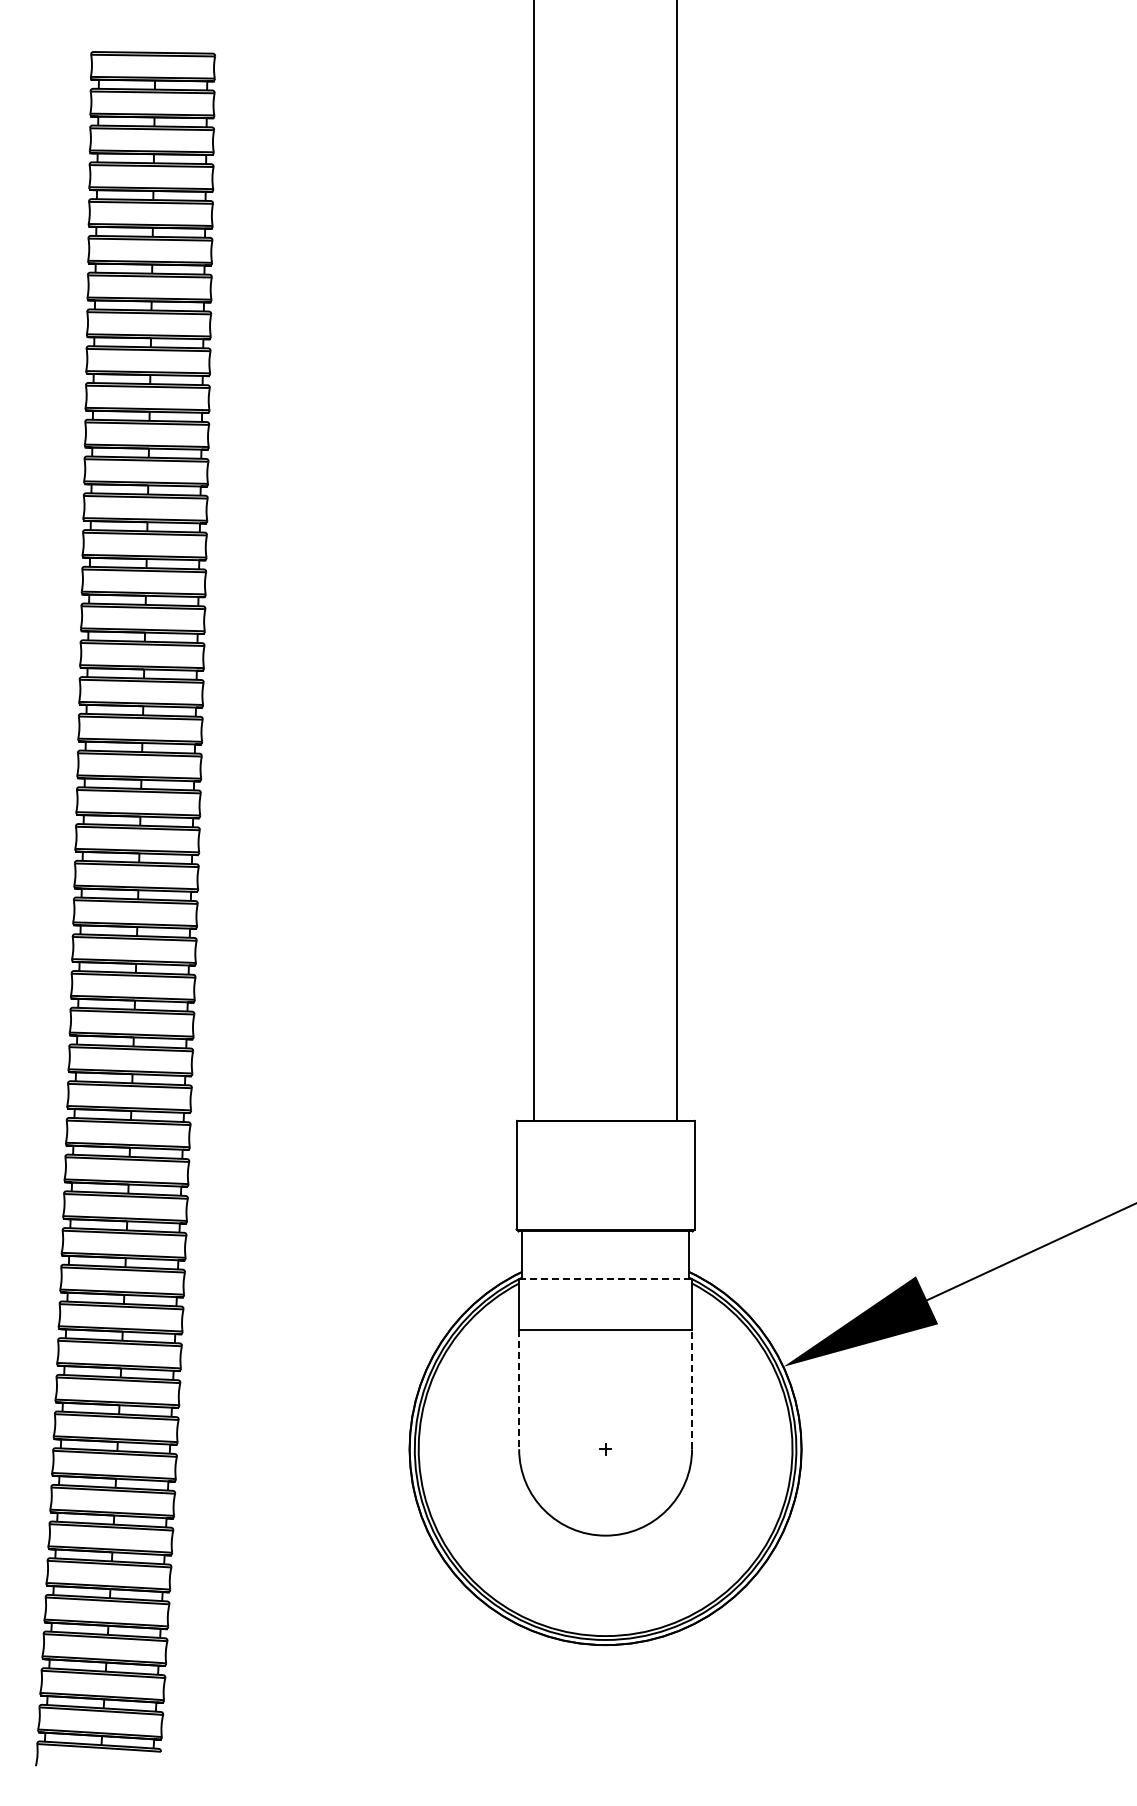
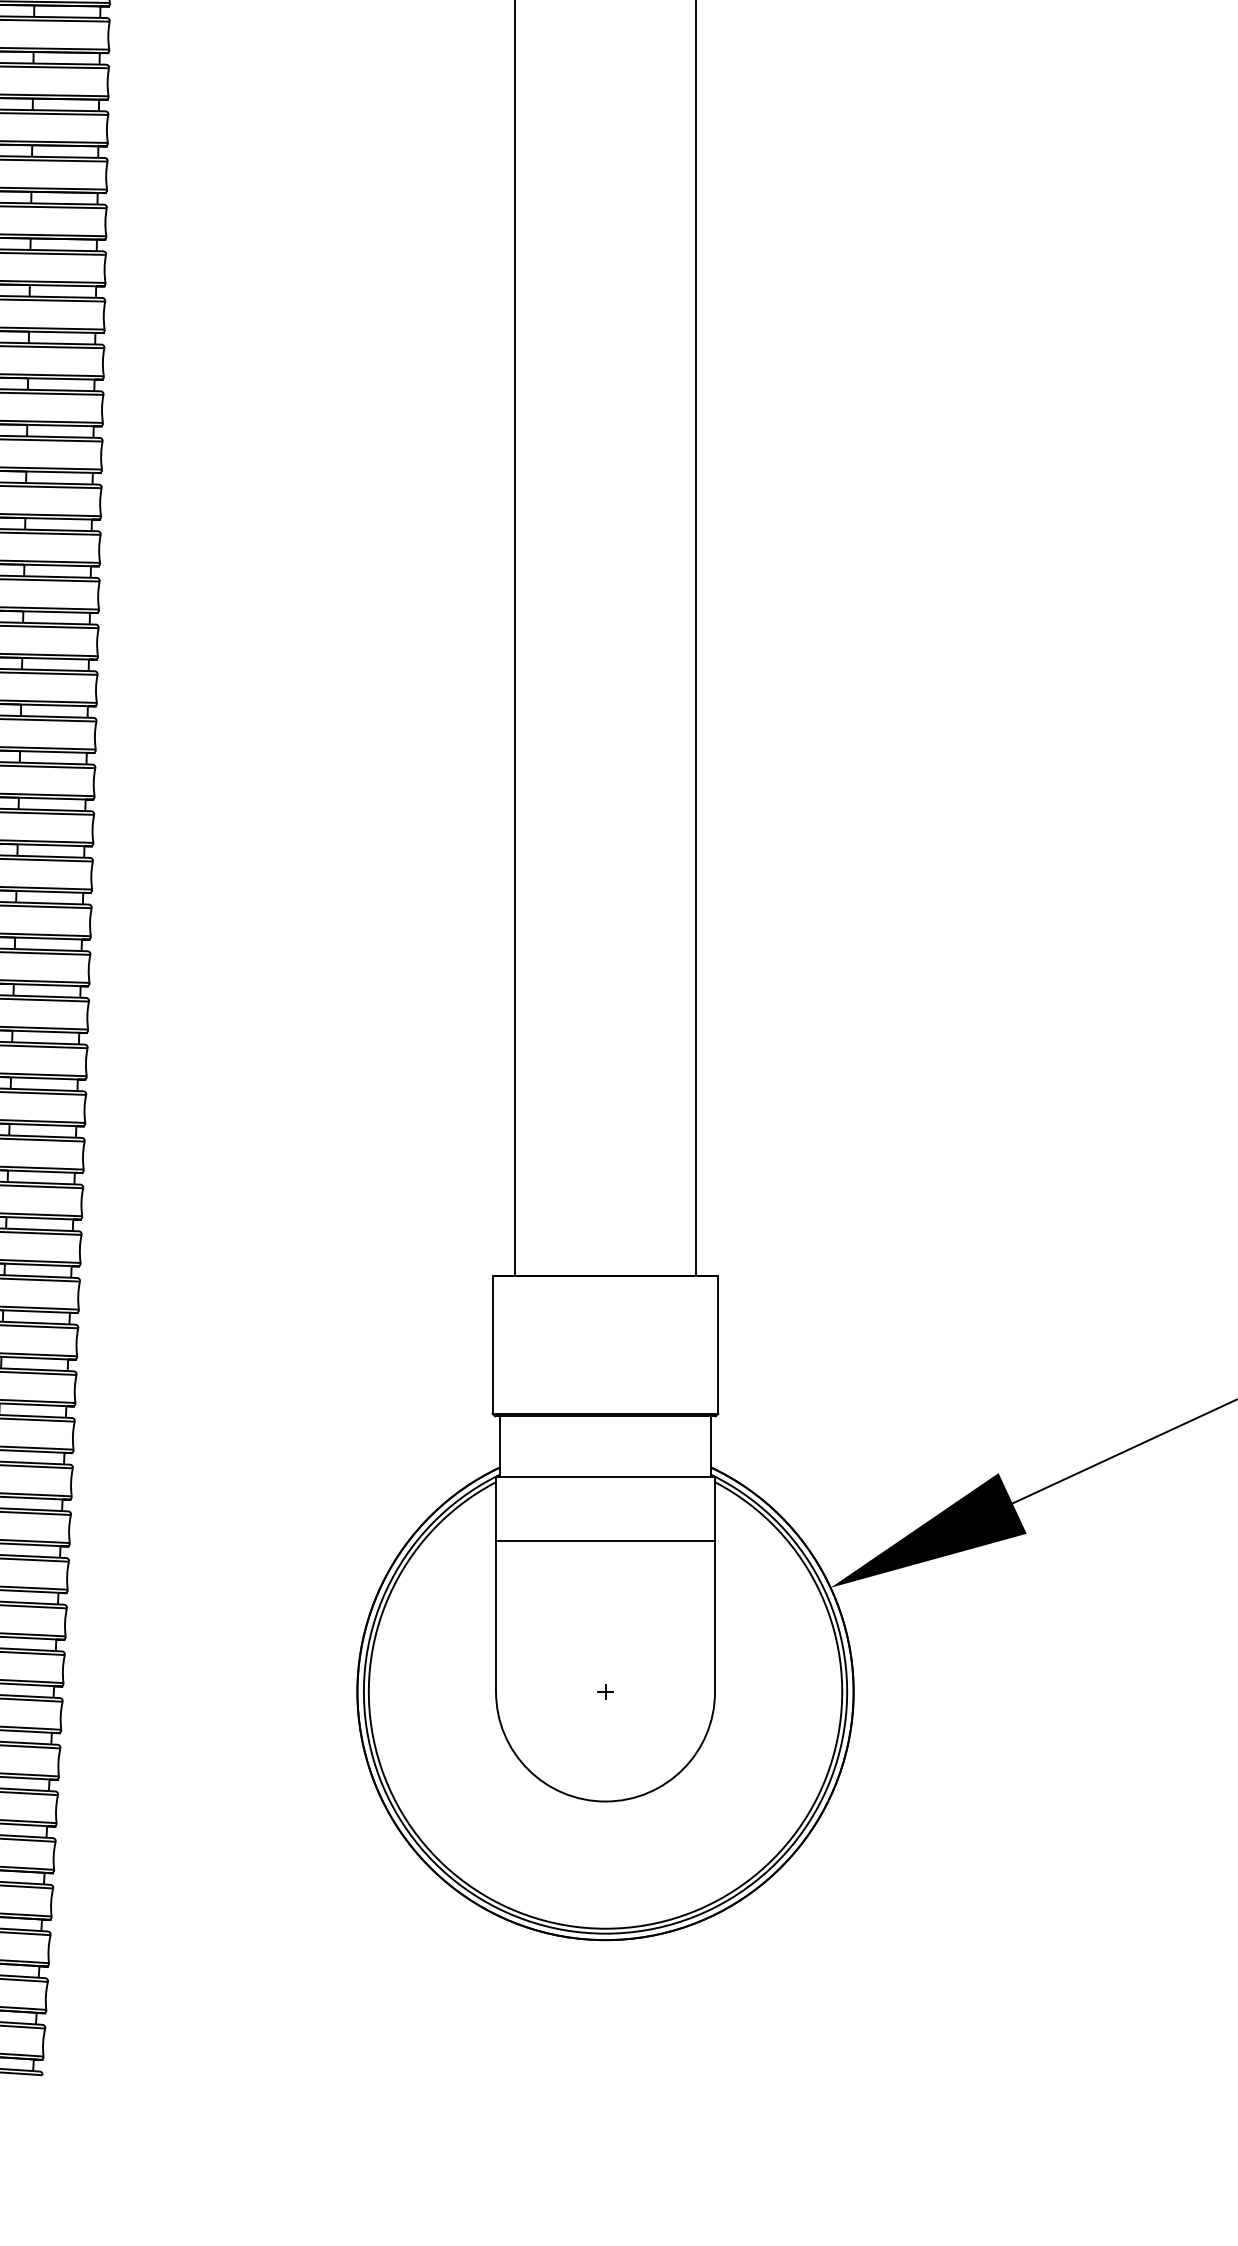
line: (606, 1279) -> (606, 1477), dashed -> solid
line: (519, 1389) -> (496, 1616), dashed -> solid
line: (692, 1389) -> (715, 1616), dashed -> solid

